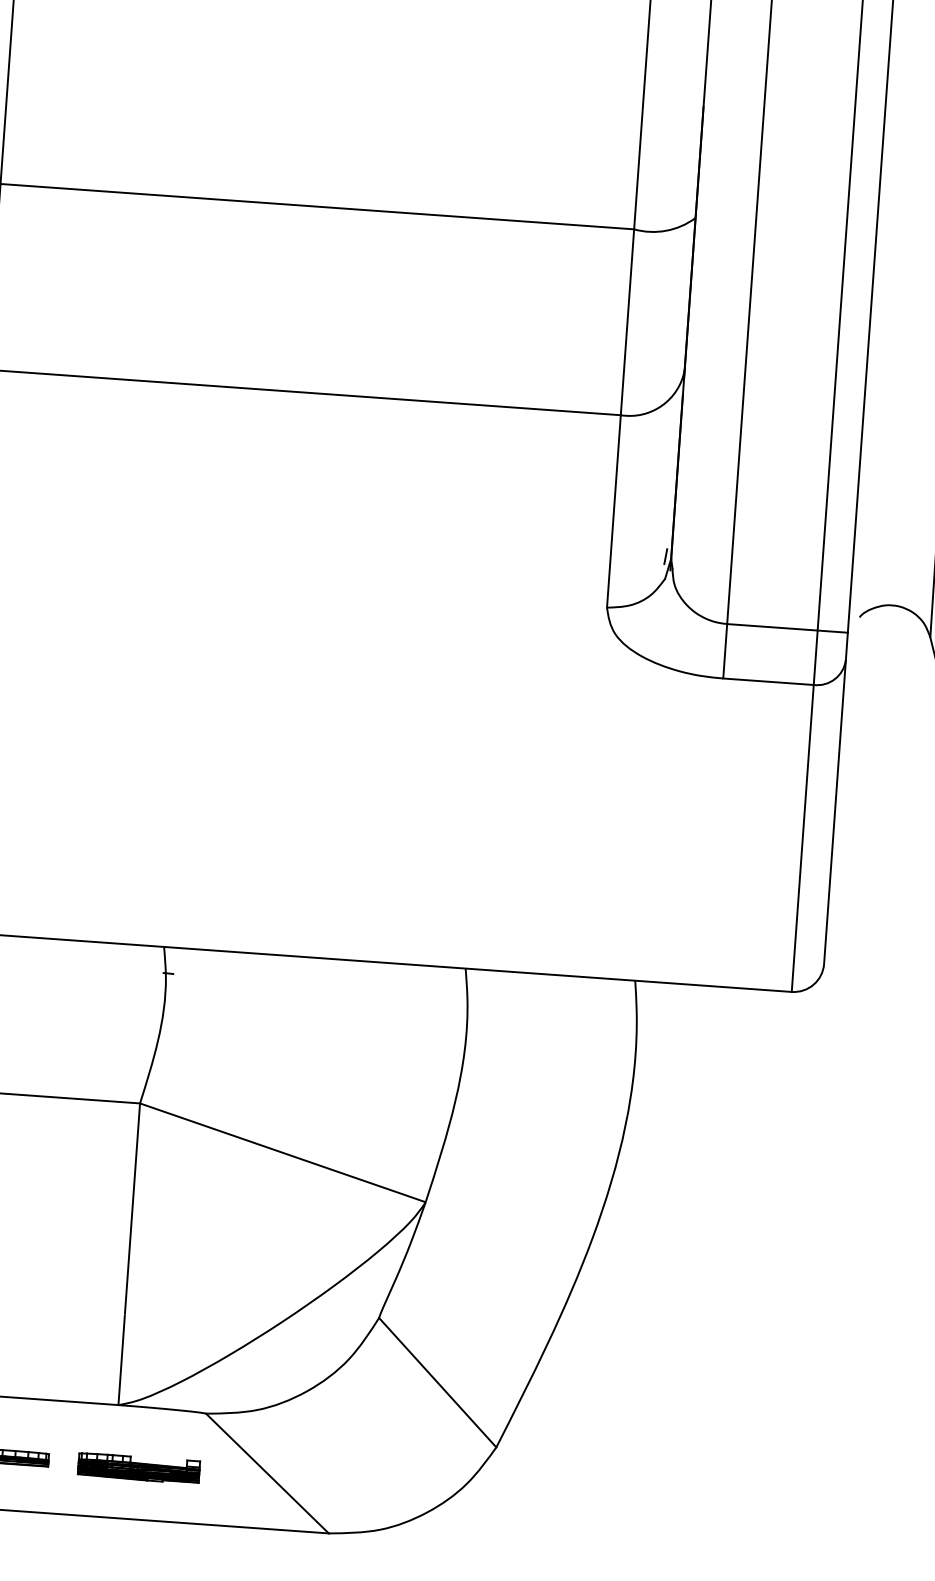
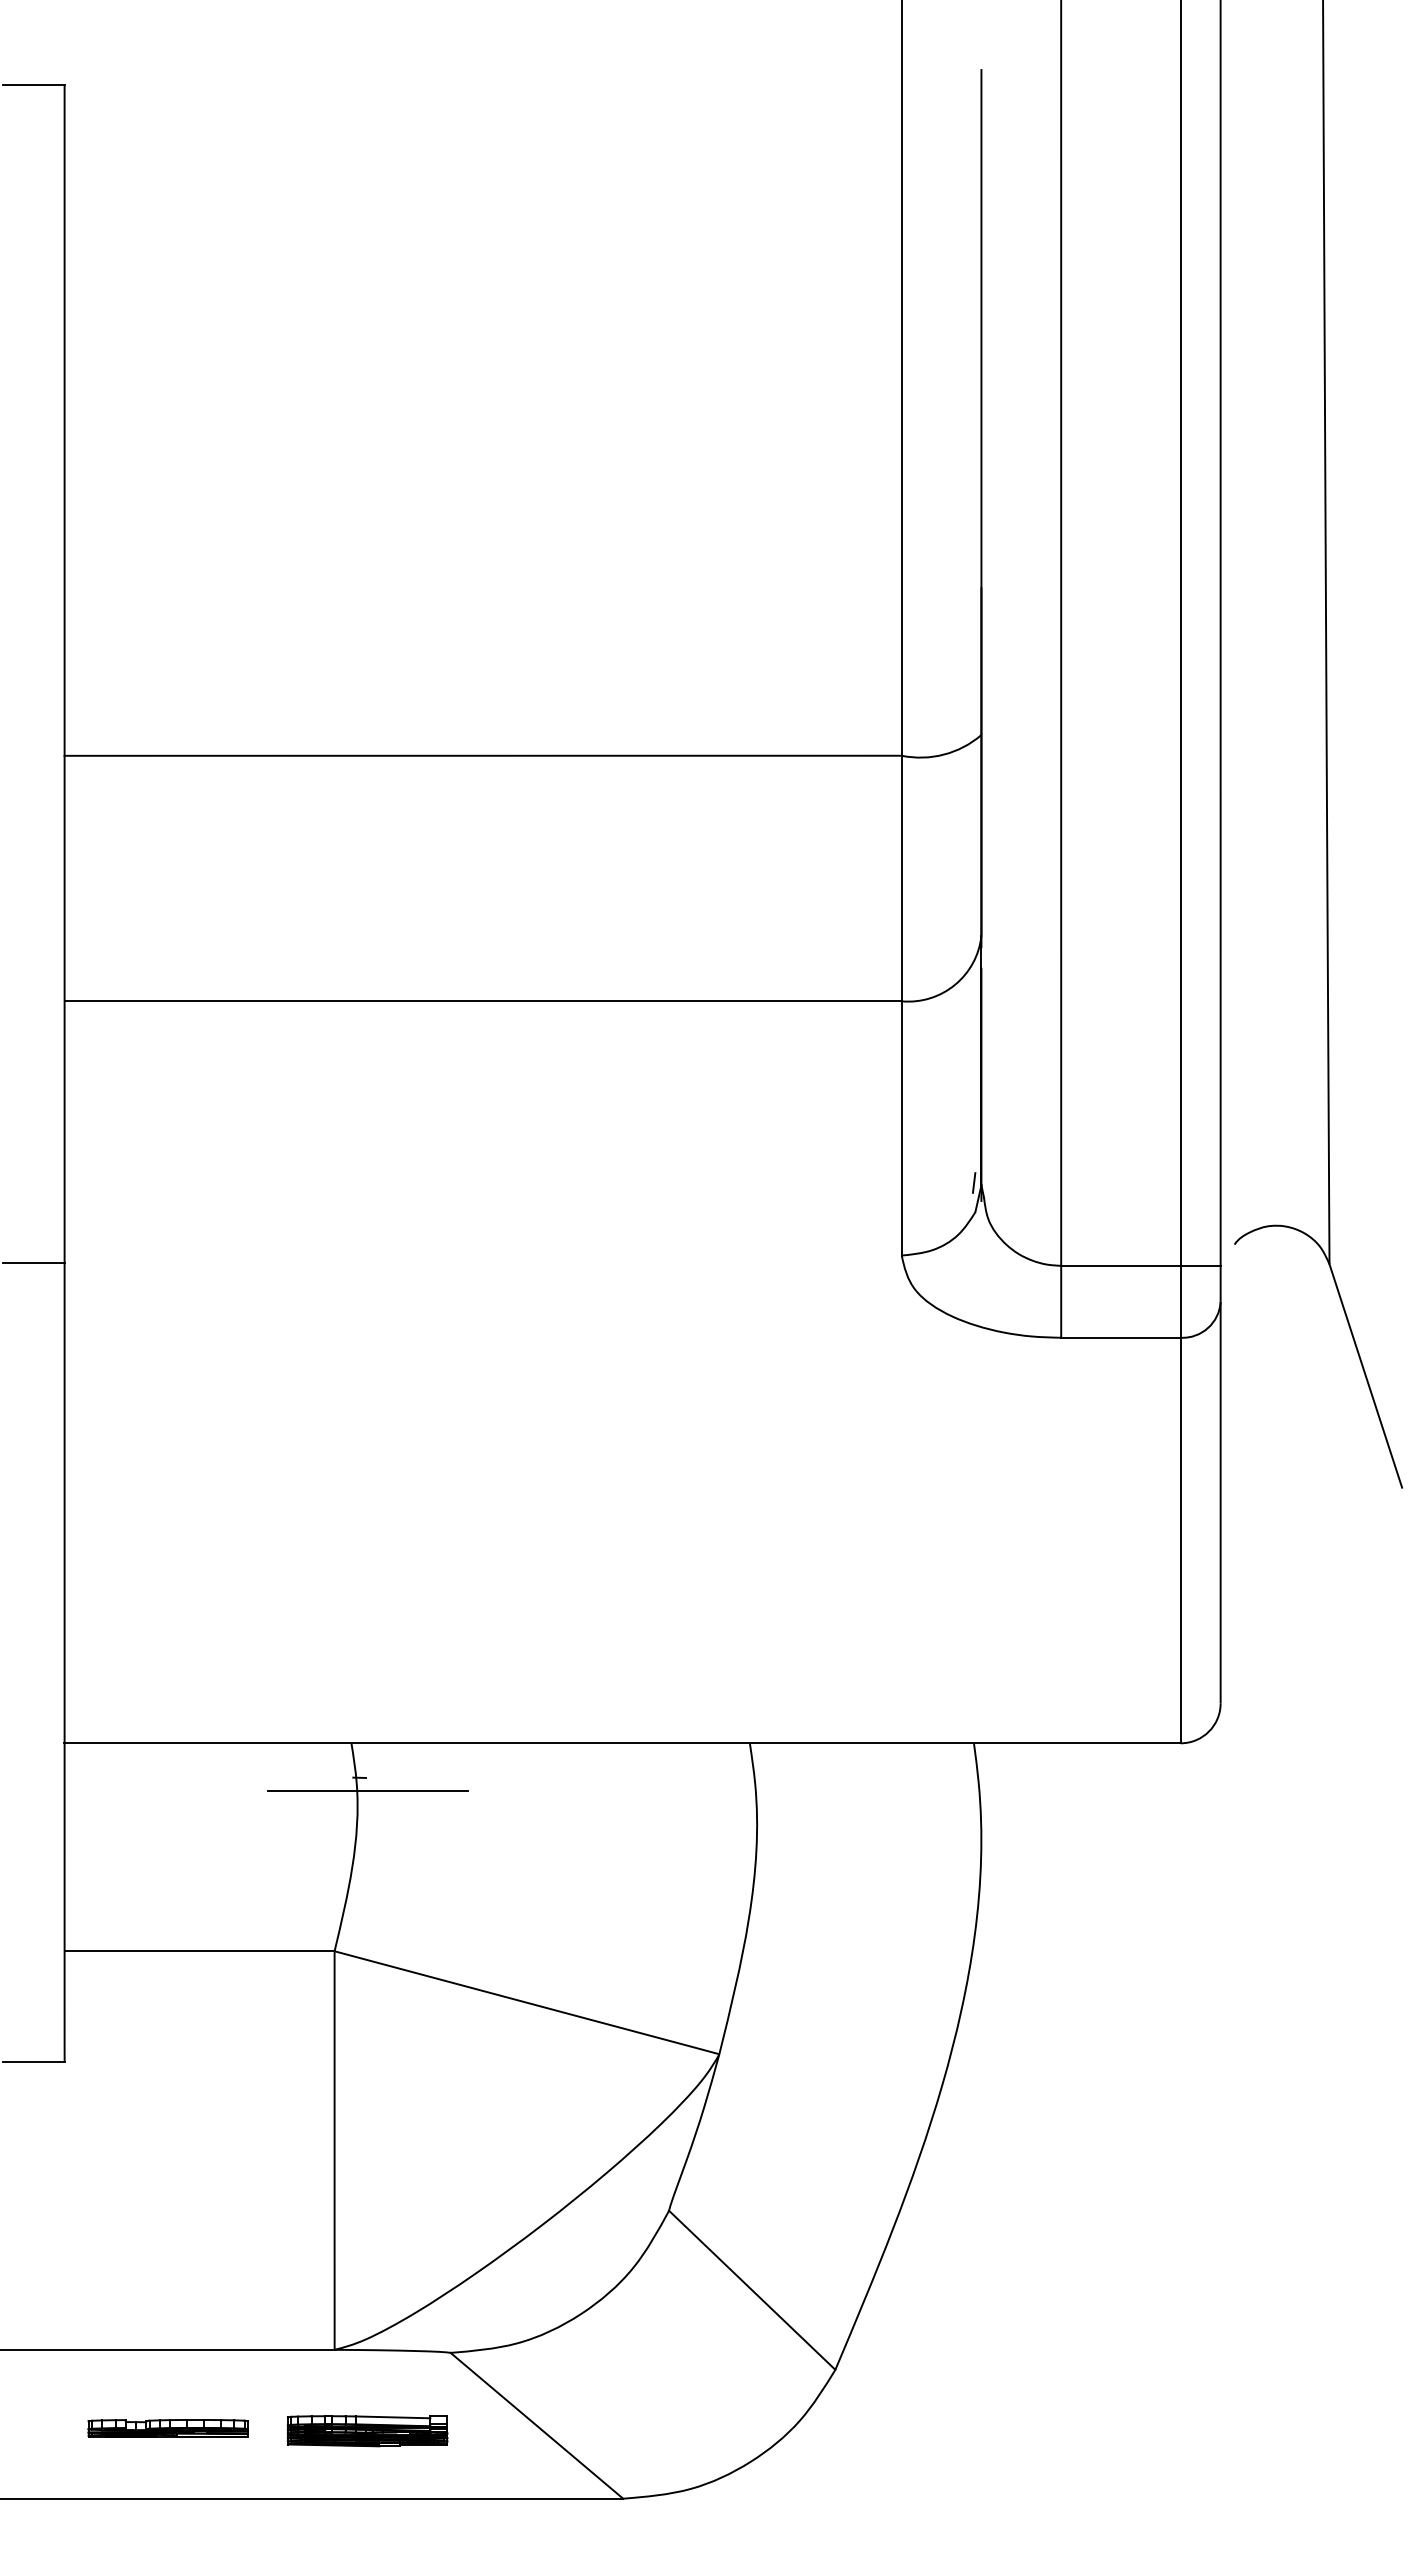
line: (173, 984) -> (367, 1791), added
line: (158, 1459) -> (392, 2417), added

